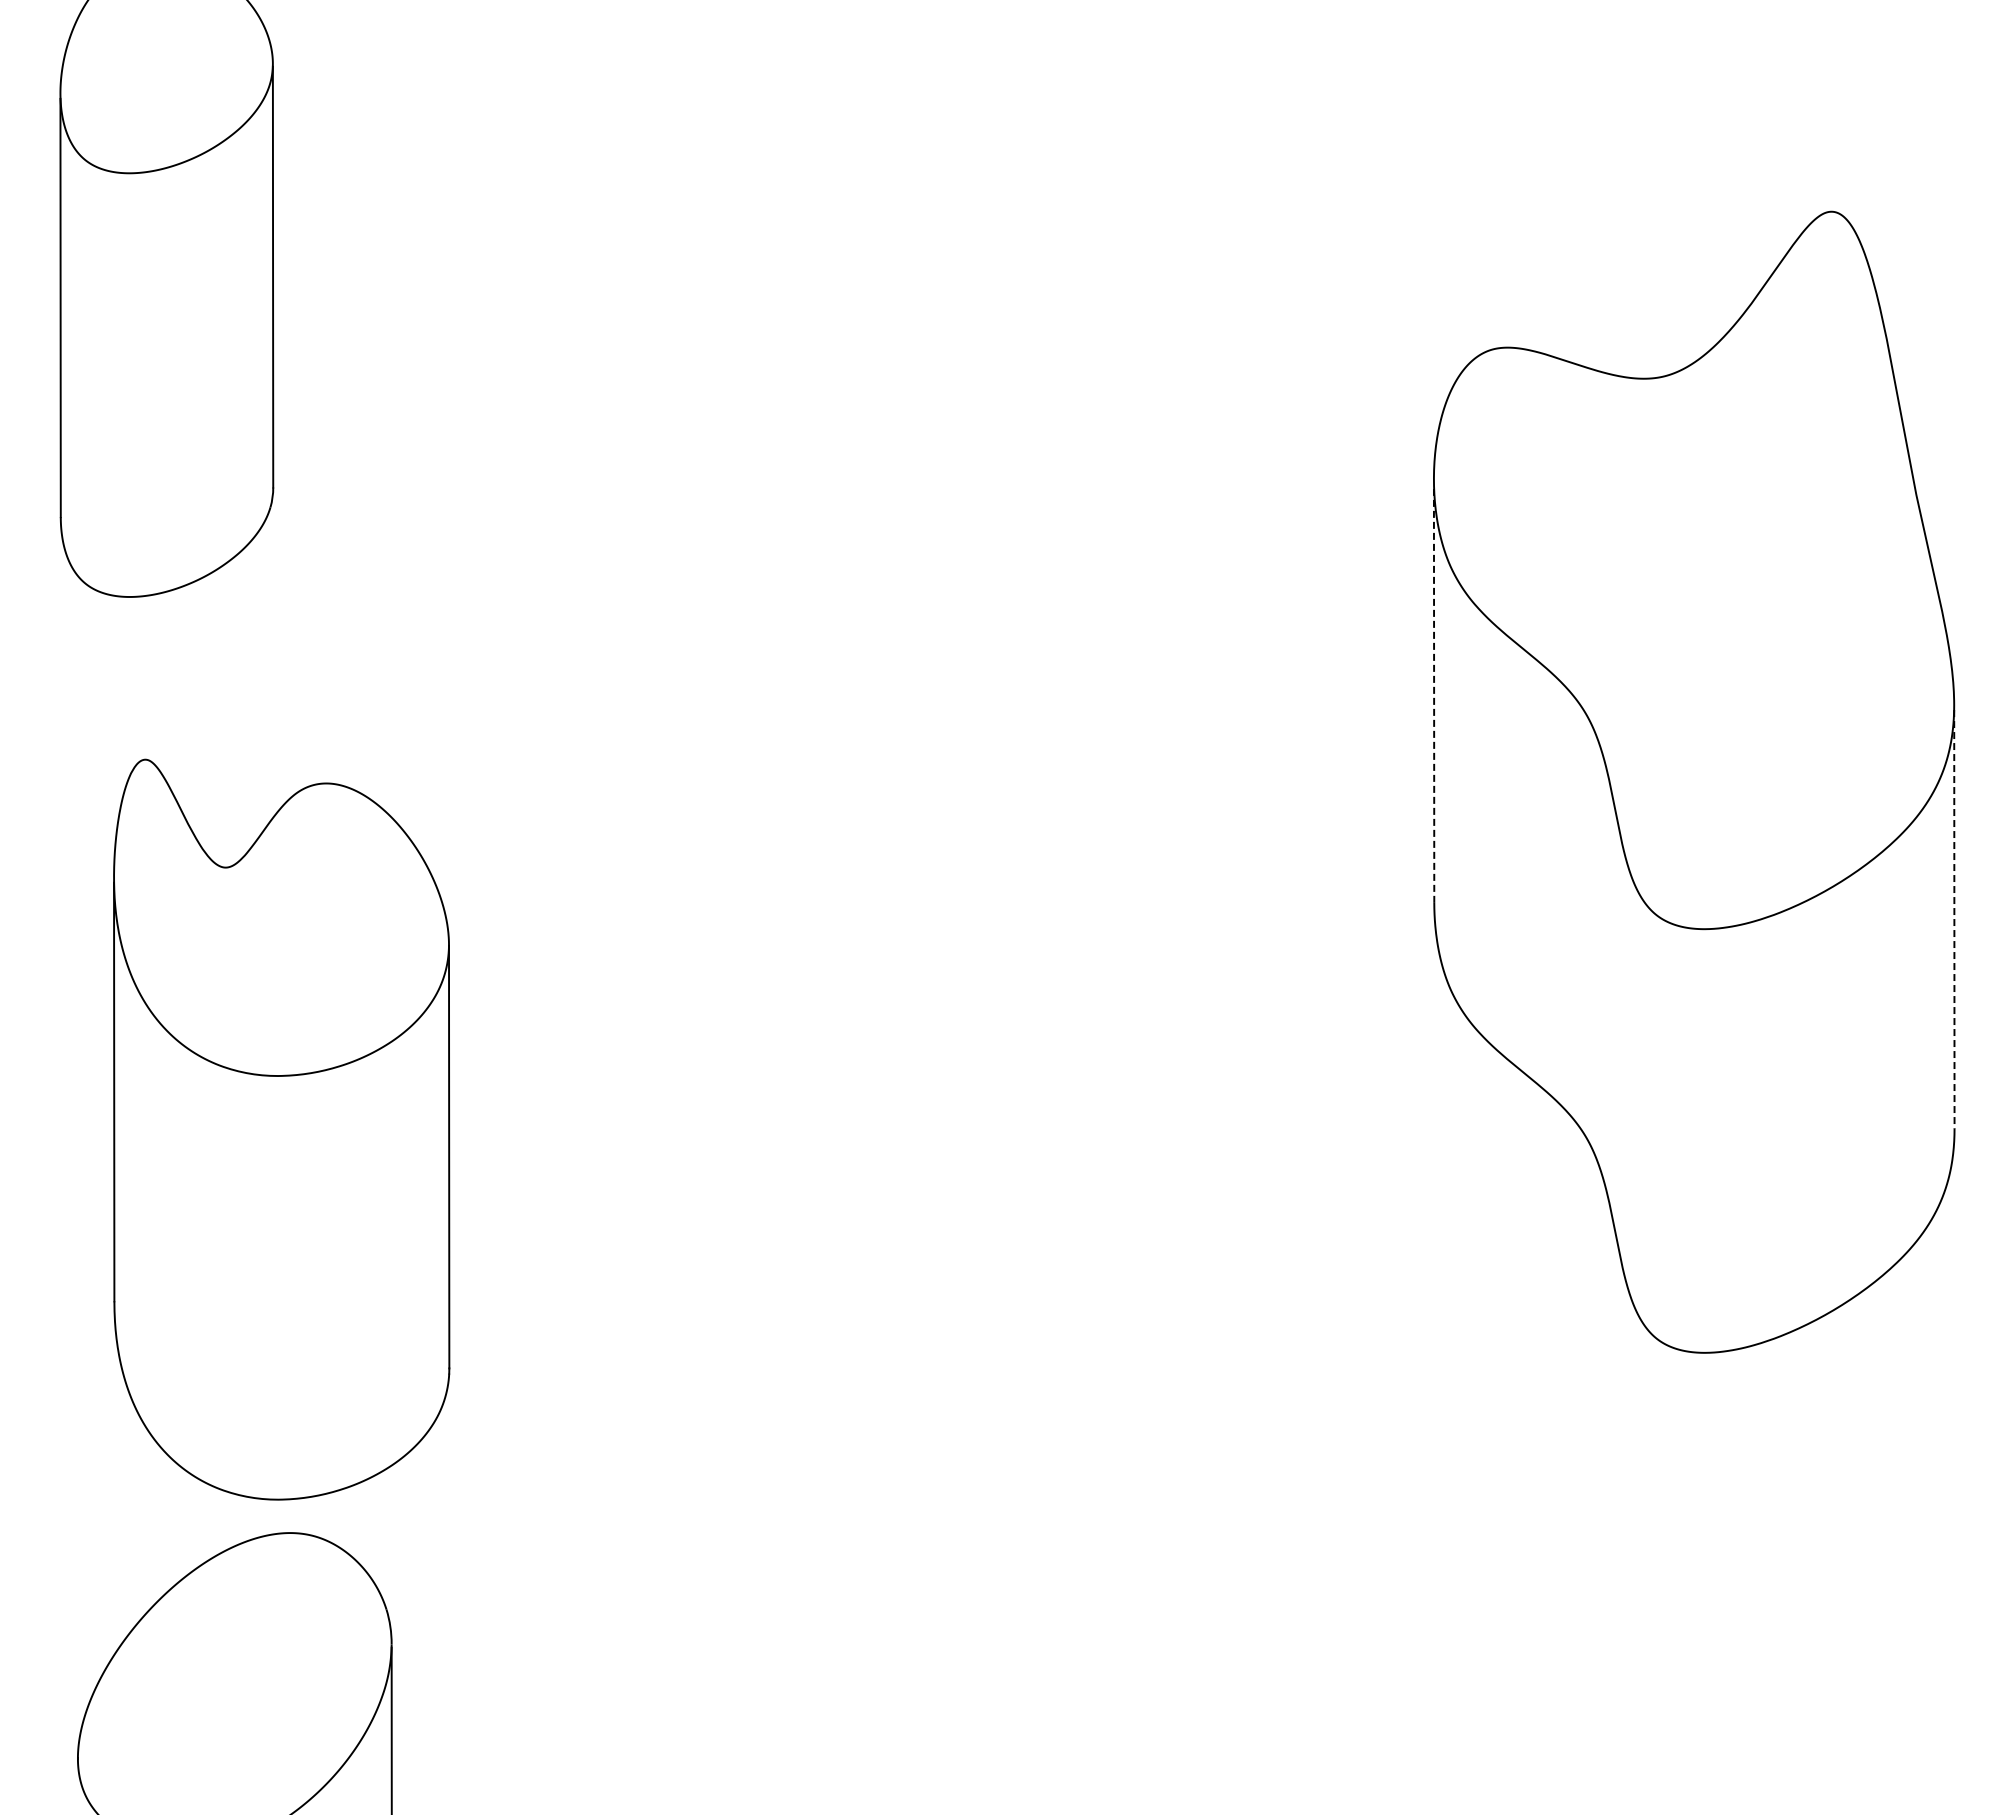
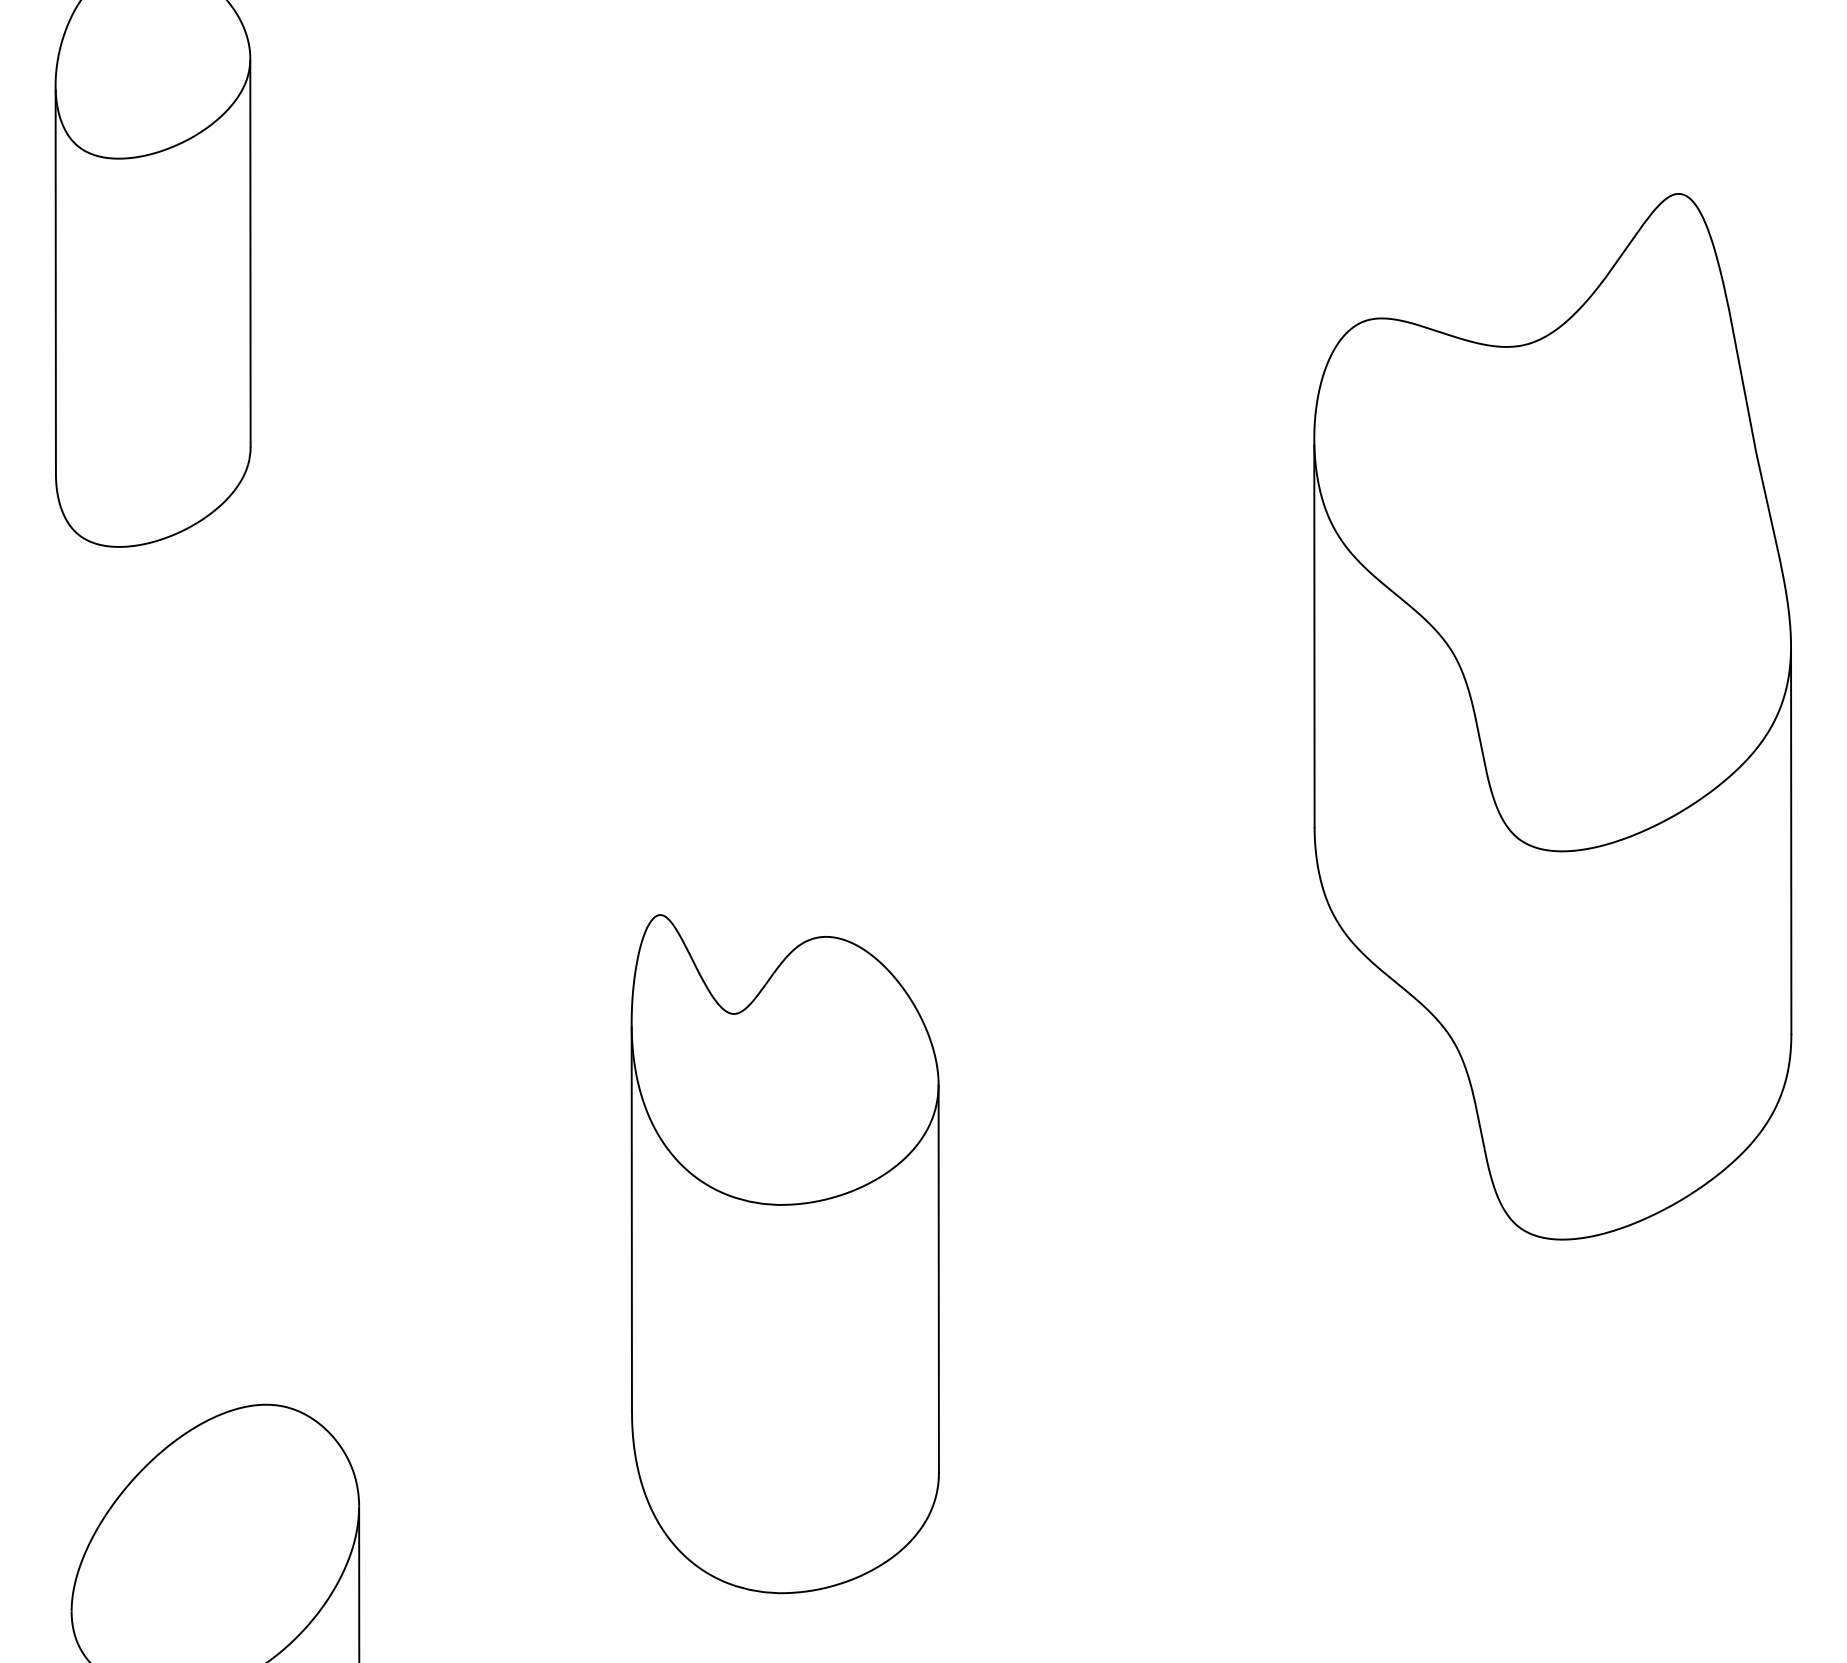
line: (1434, 694) -> (1314, 636), dashed -> solid
line: (1954, 919) -> (1791, 842), dashed -> solid
part: (281, 1129) -> (785, 1253), moved

